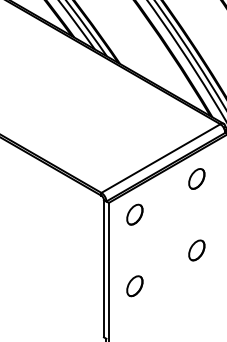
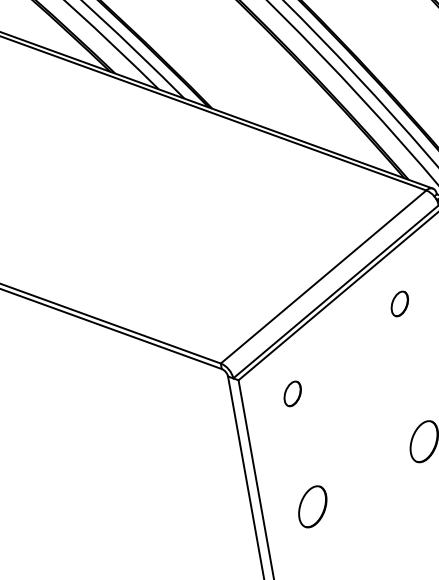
part: (196, 178) -> (398, 303), size x0.6
part: (134, 214) -> (291, 393), size x0.6
part: (134, 286) -> (312, 507), moved

